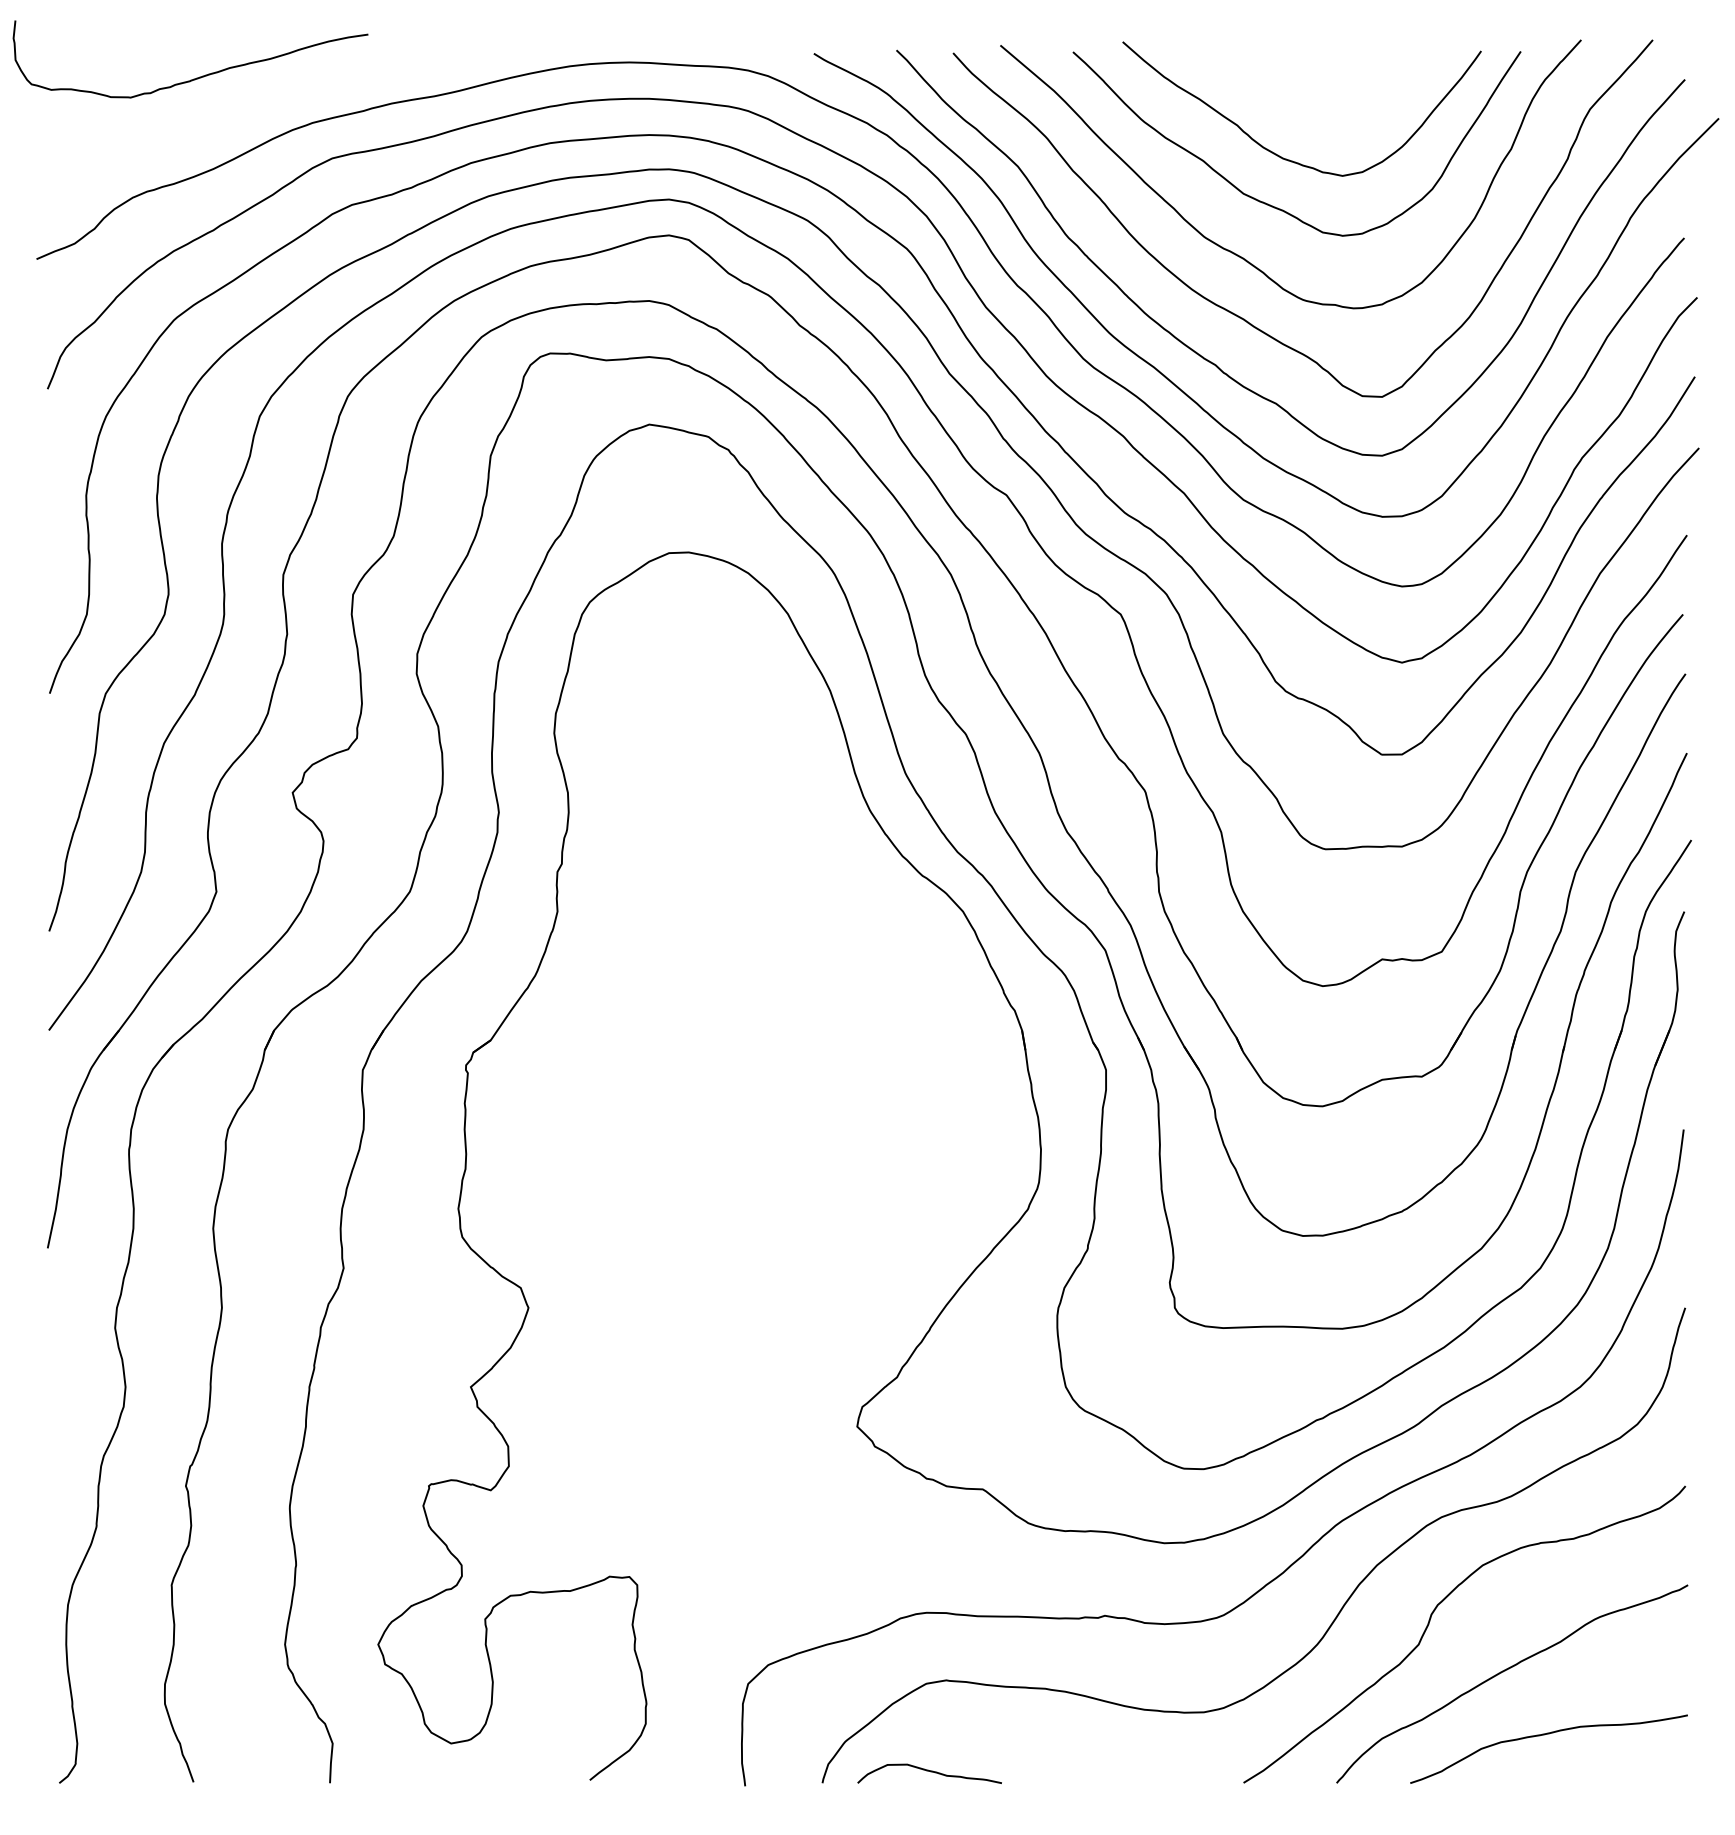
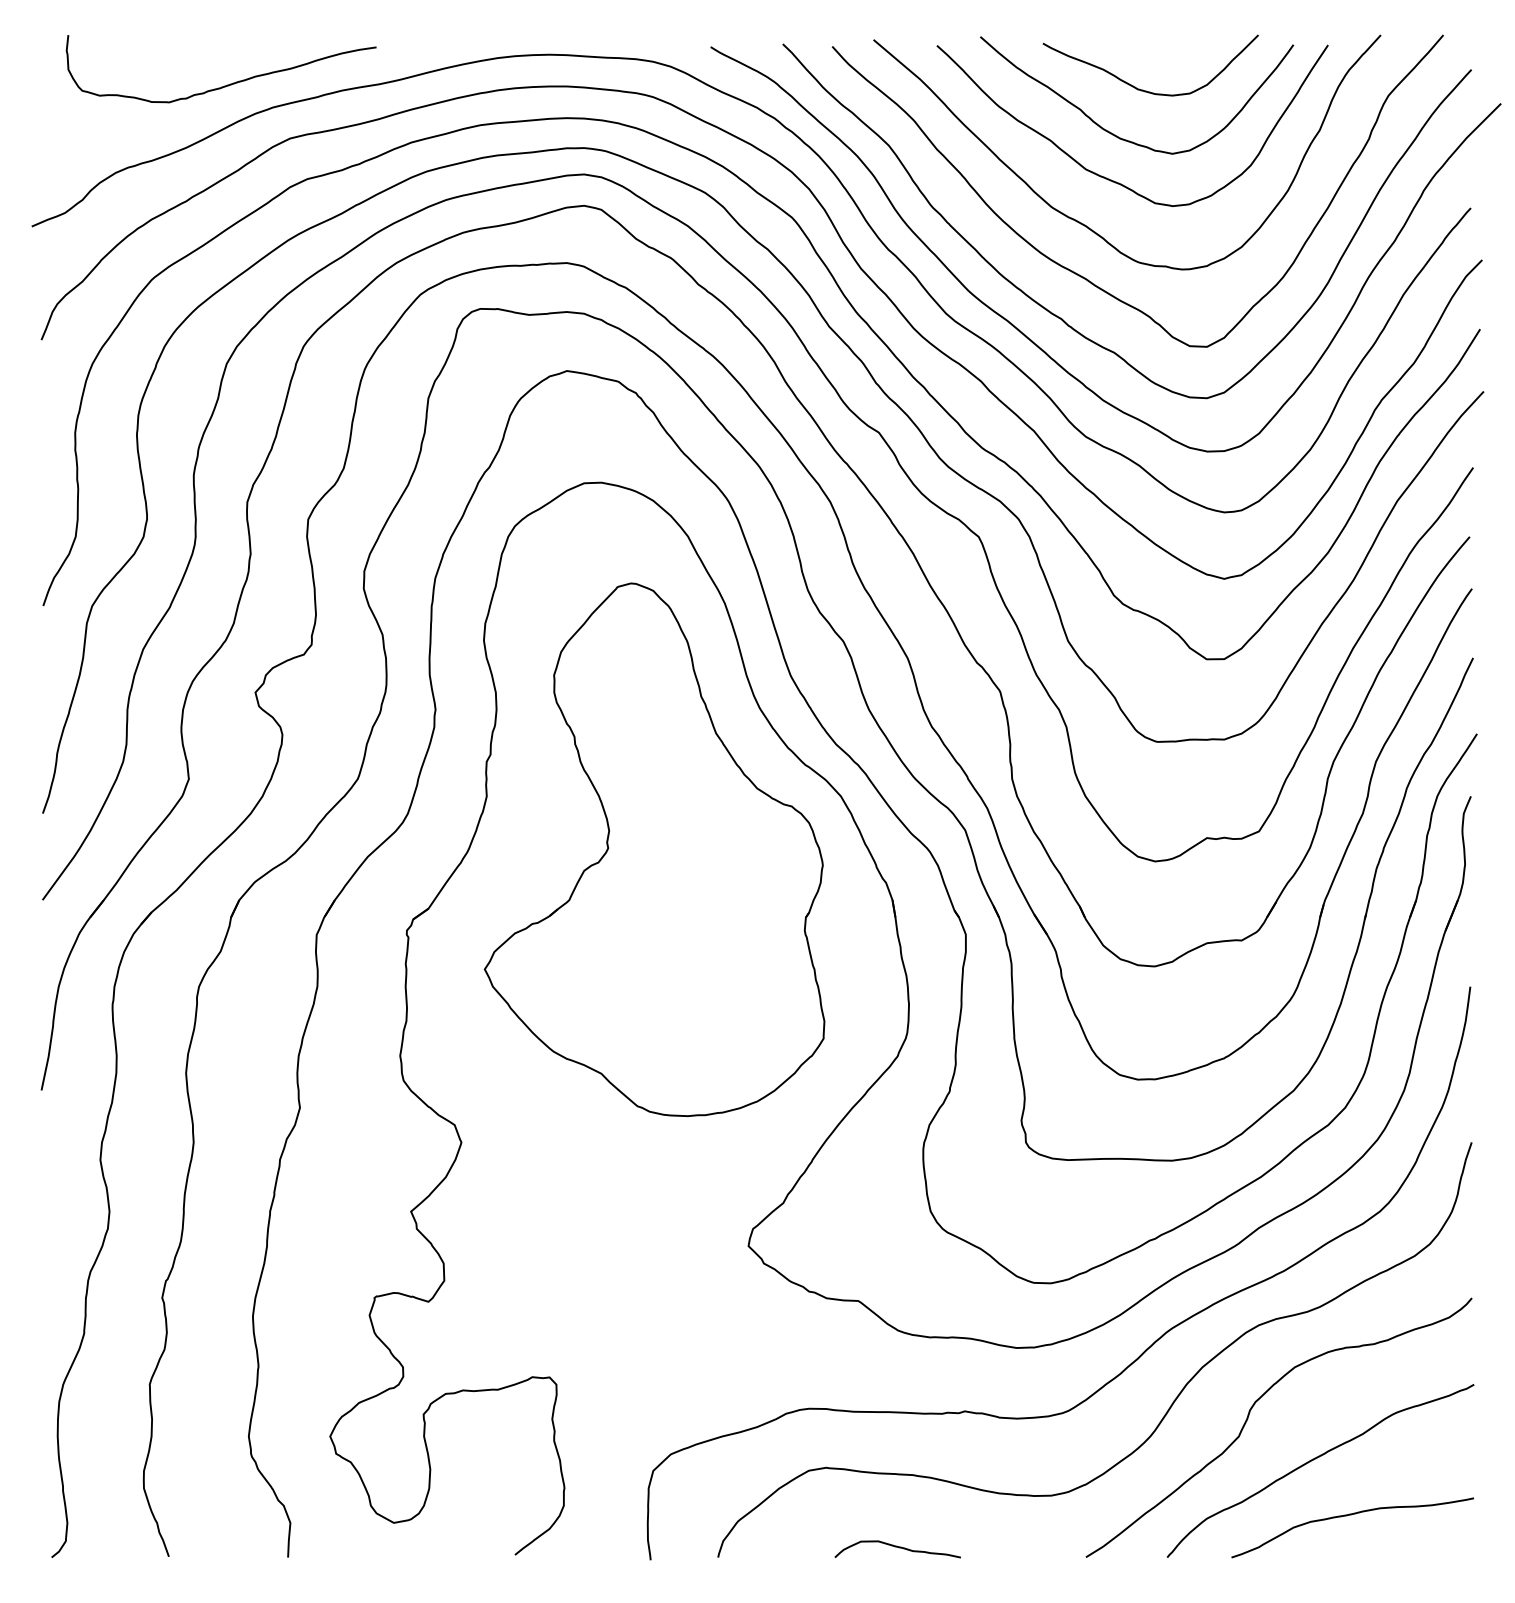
curve: (194, 78) -> (224, 85), moved
curve: (1308, 102) -> (1142, 89), added
part: (749, 972) -> (654, 849), added
curve: (929, 1771) -> (897, 1547), moved

